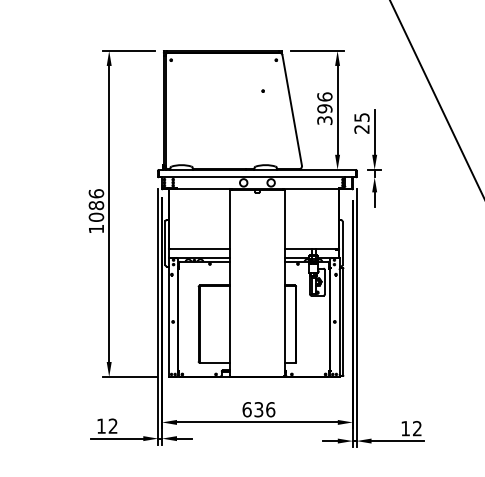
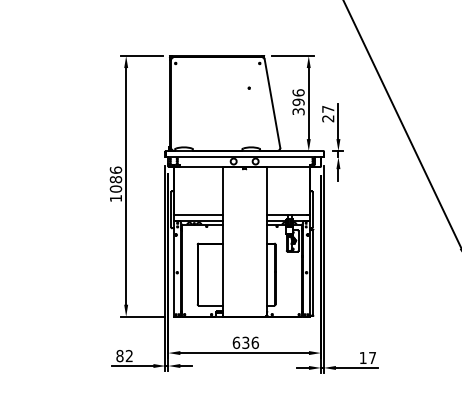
text: (362, 117) -> (328, 109), 25 -> 27
text: (100, 426) -> (119, 356), 12 -> 82
text: (417, 427) -> (372, 357), 12 -> 17

